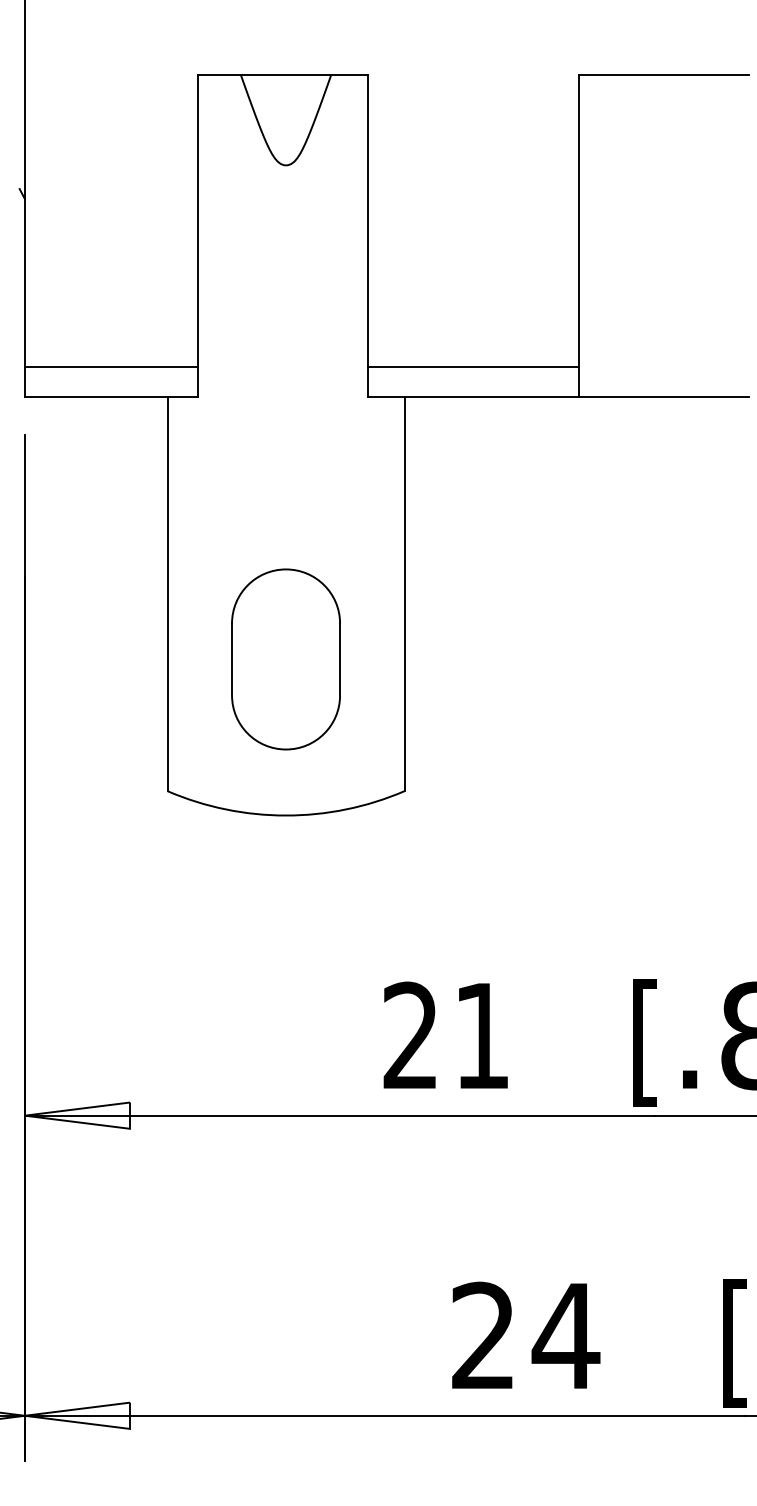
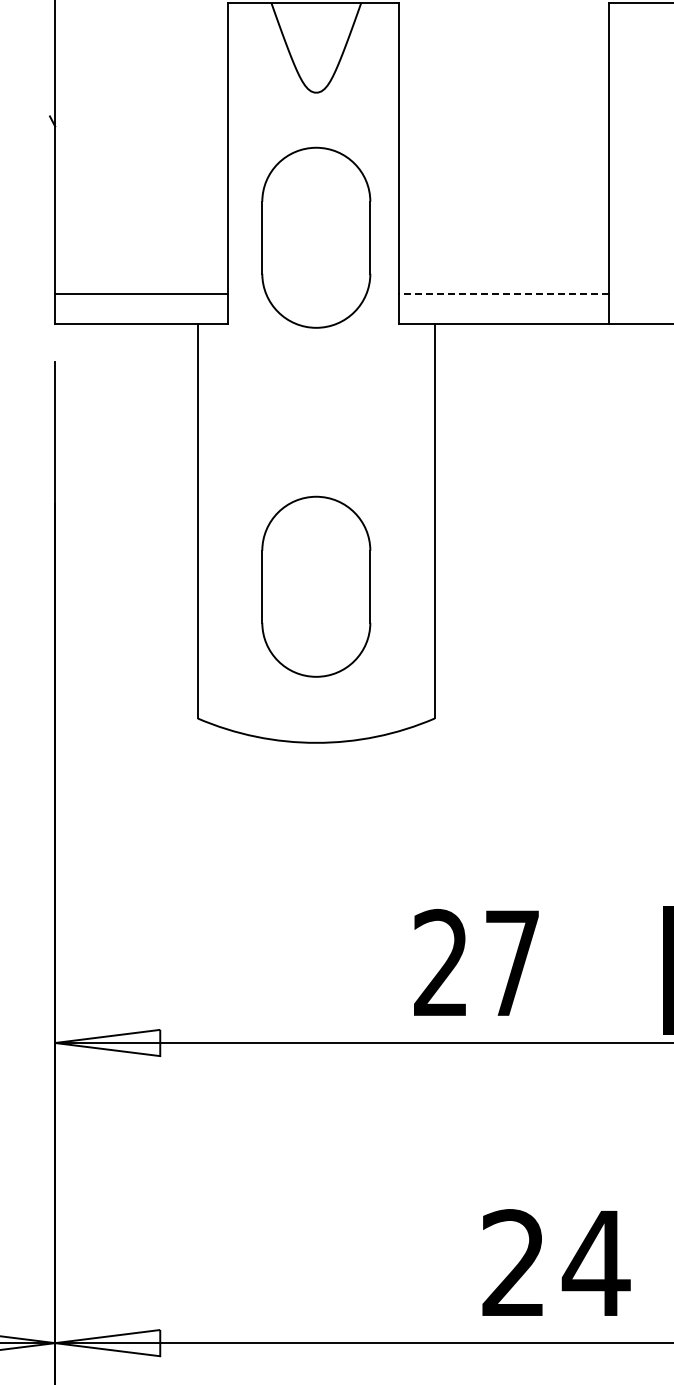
part: (285, 310) -> (315, 237), added
line: (473, 367) -> (503, 294), solid -> dashed
text: (482, 1035) -> (512, 962), 21 -> 27

